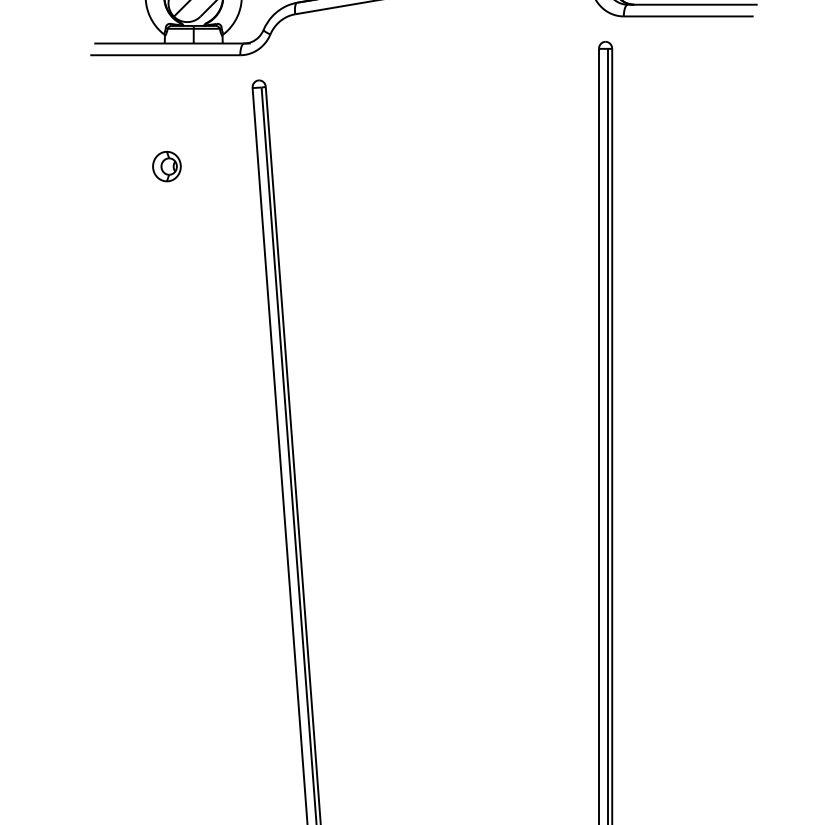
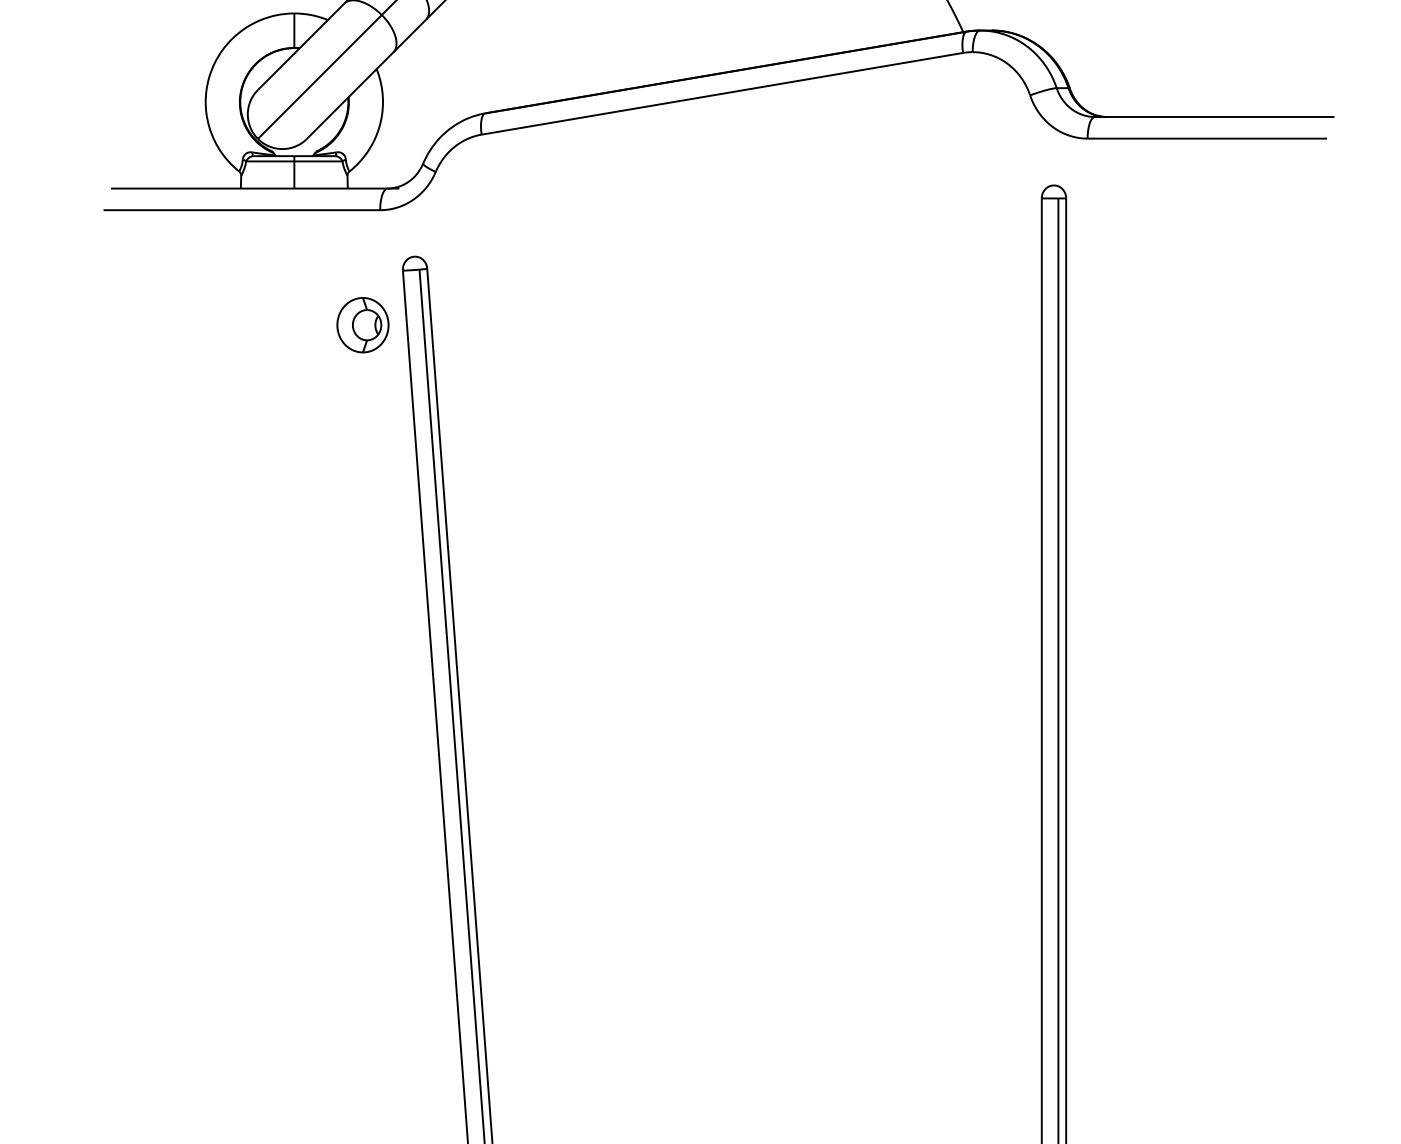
part: (166, 166) -> (362, 325), moved

